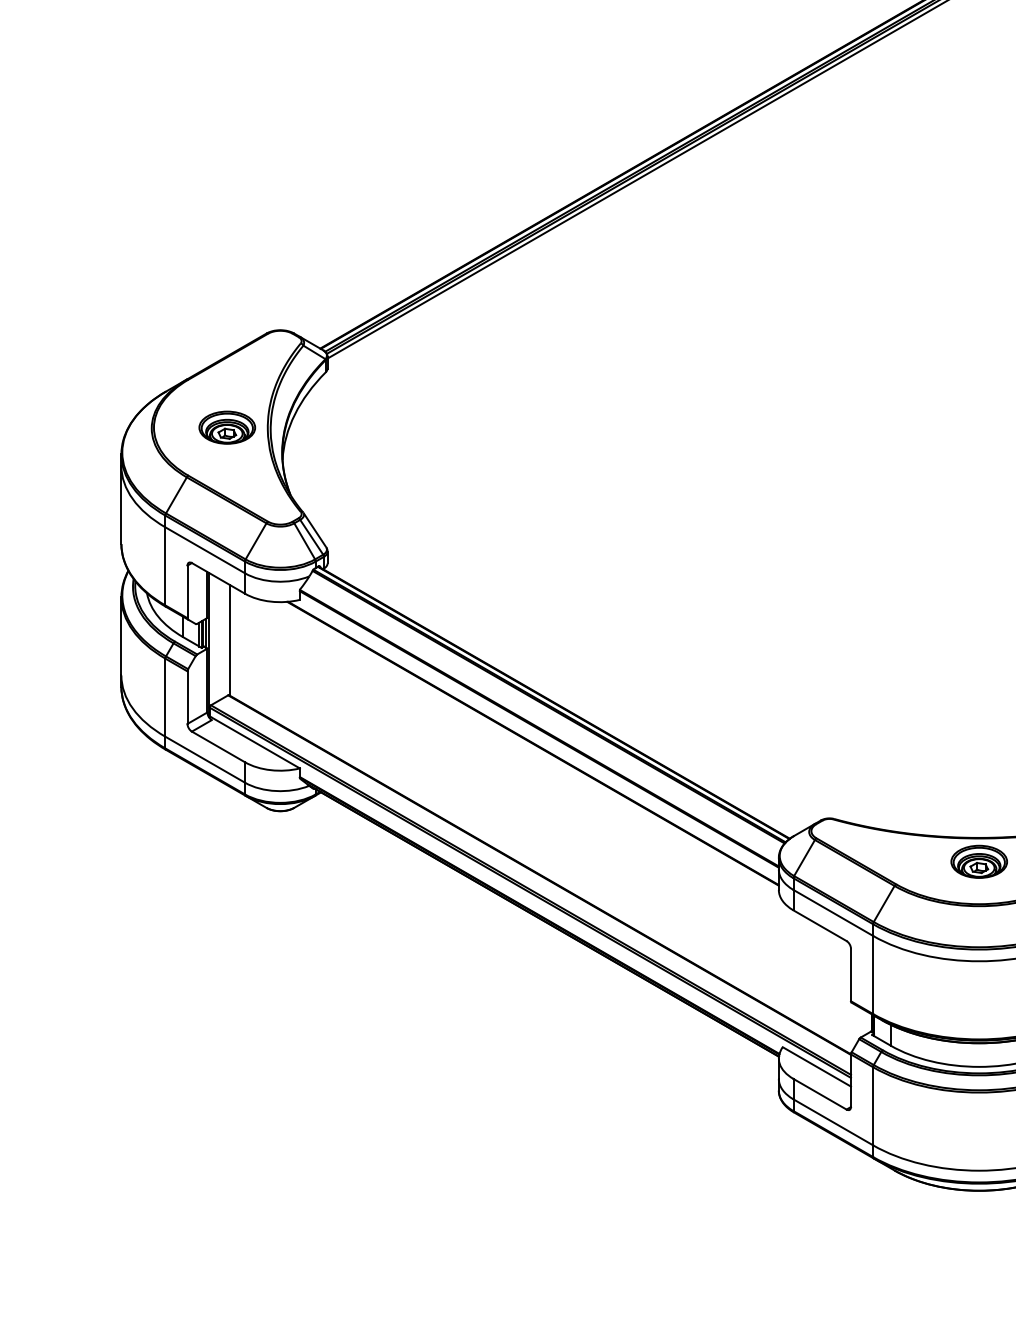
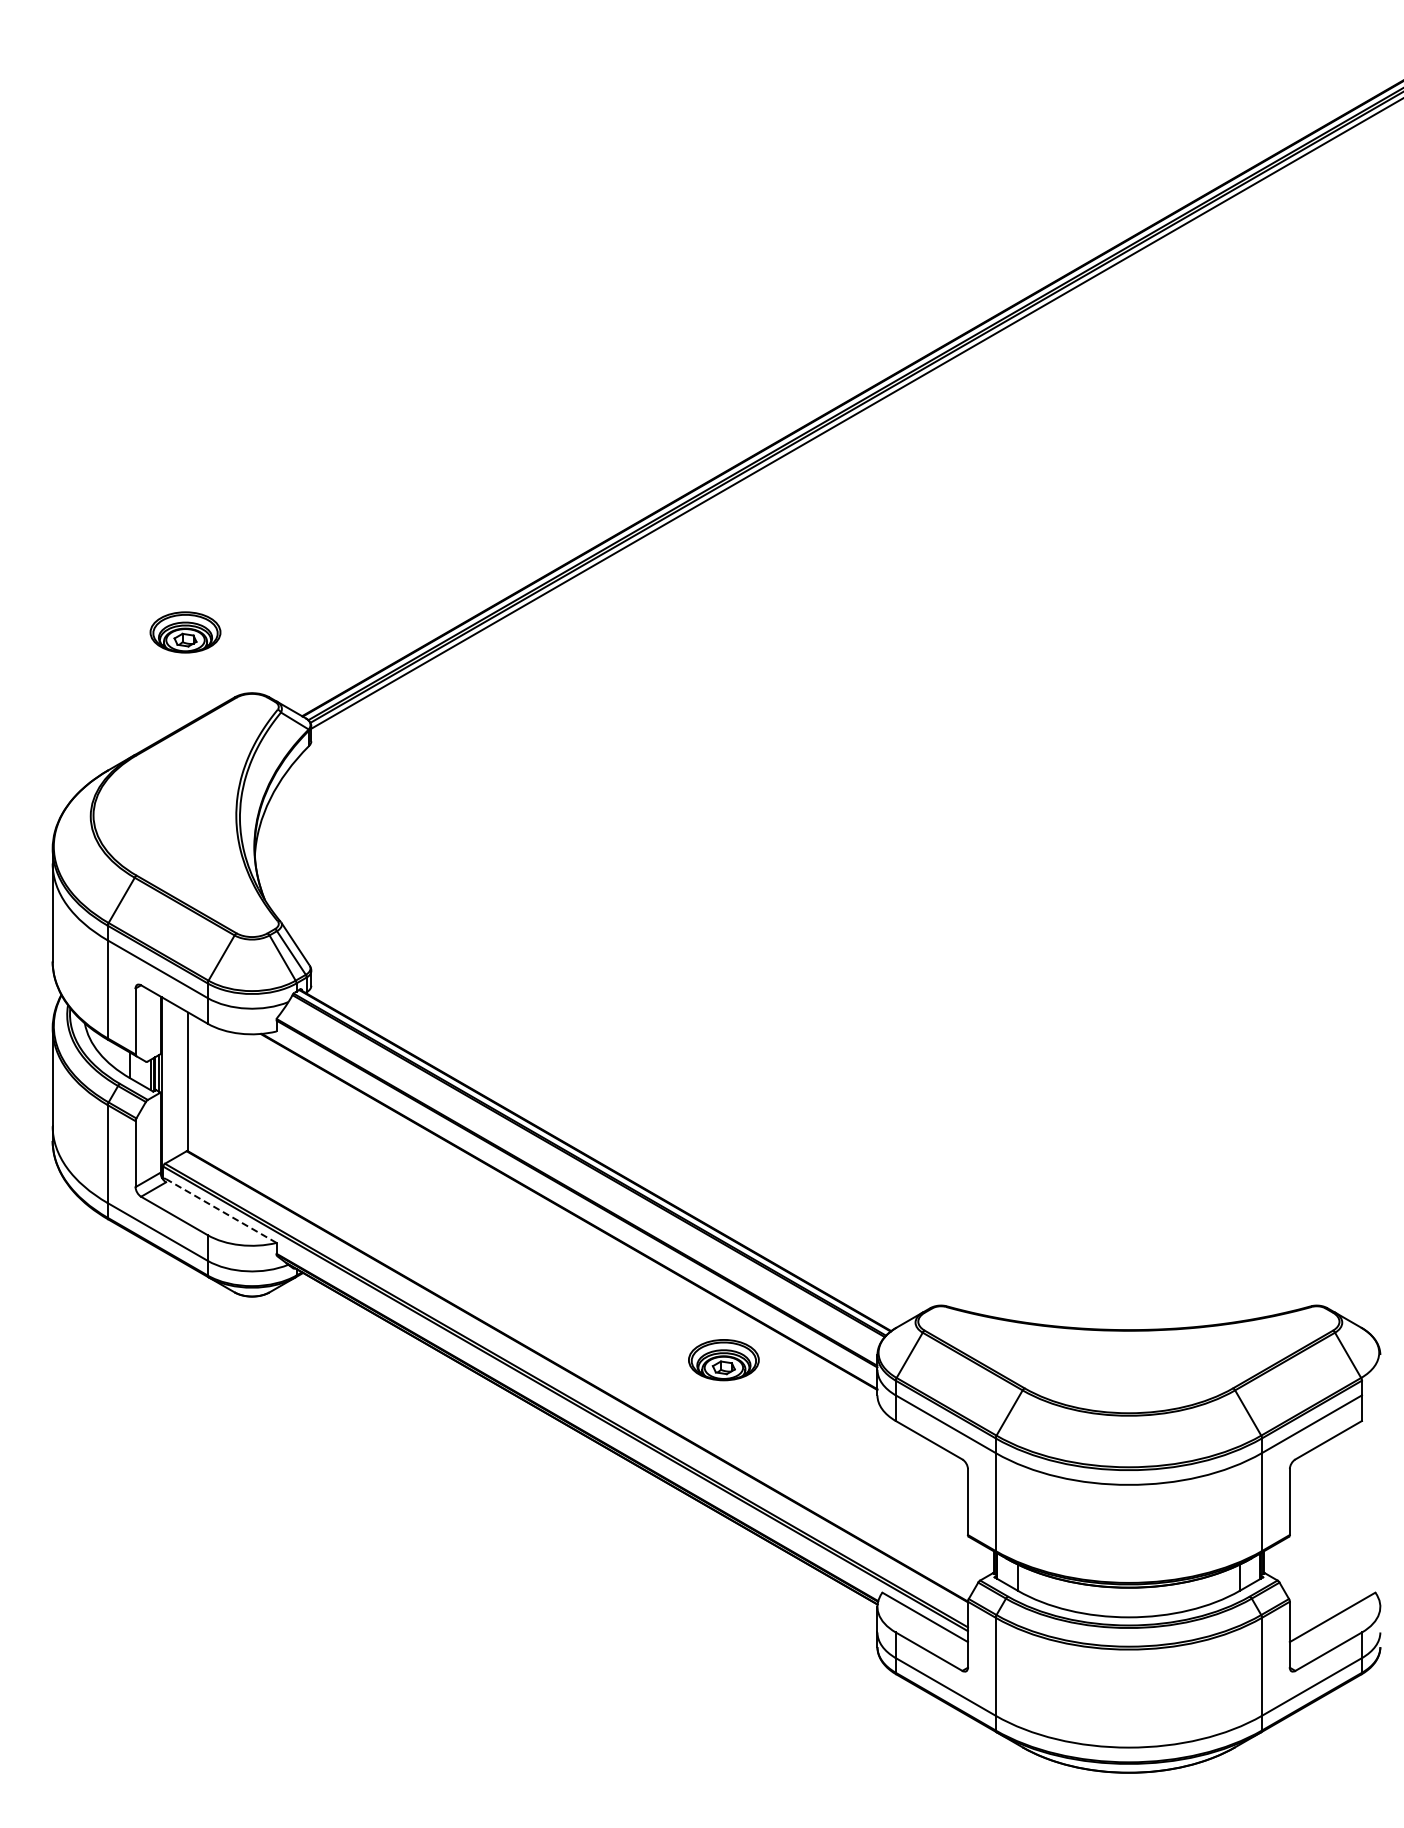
part: (227, 427) -> (185, 632), moved
line: (255, 743) -> (221, 1211), solid -> dashed
part: (978, 862) -> (723, 1360), moved

